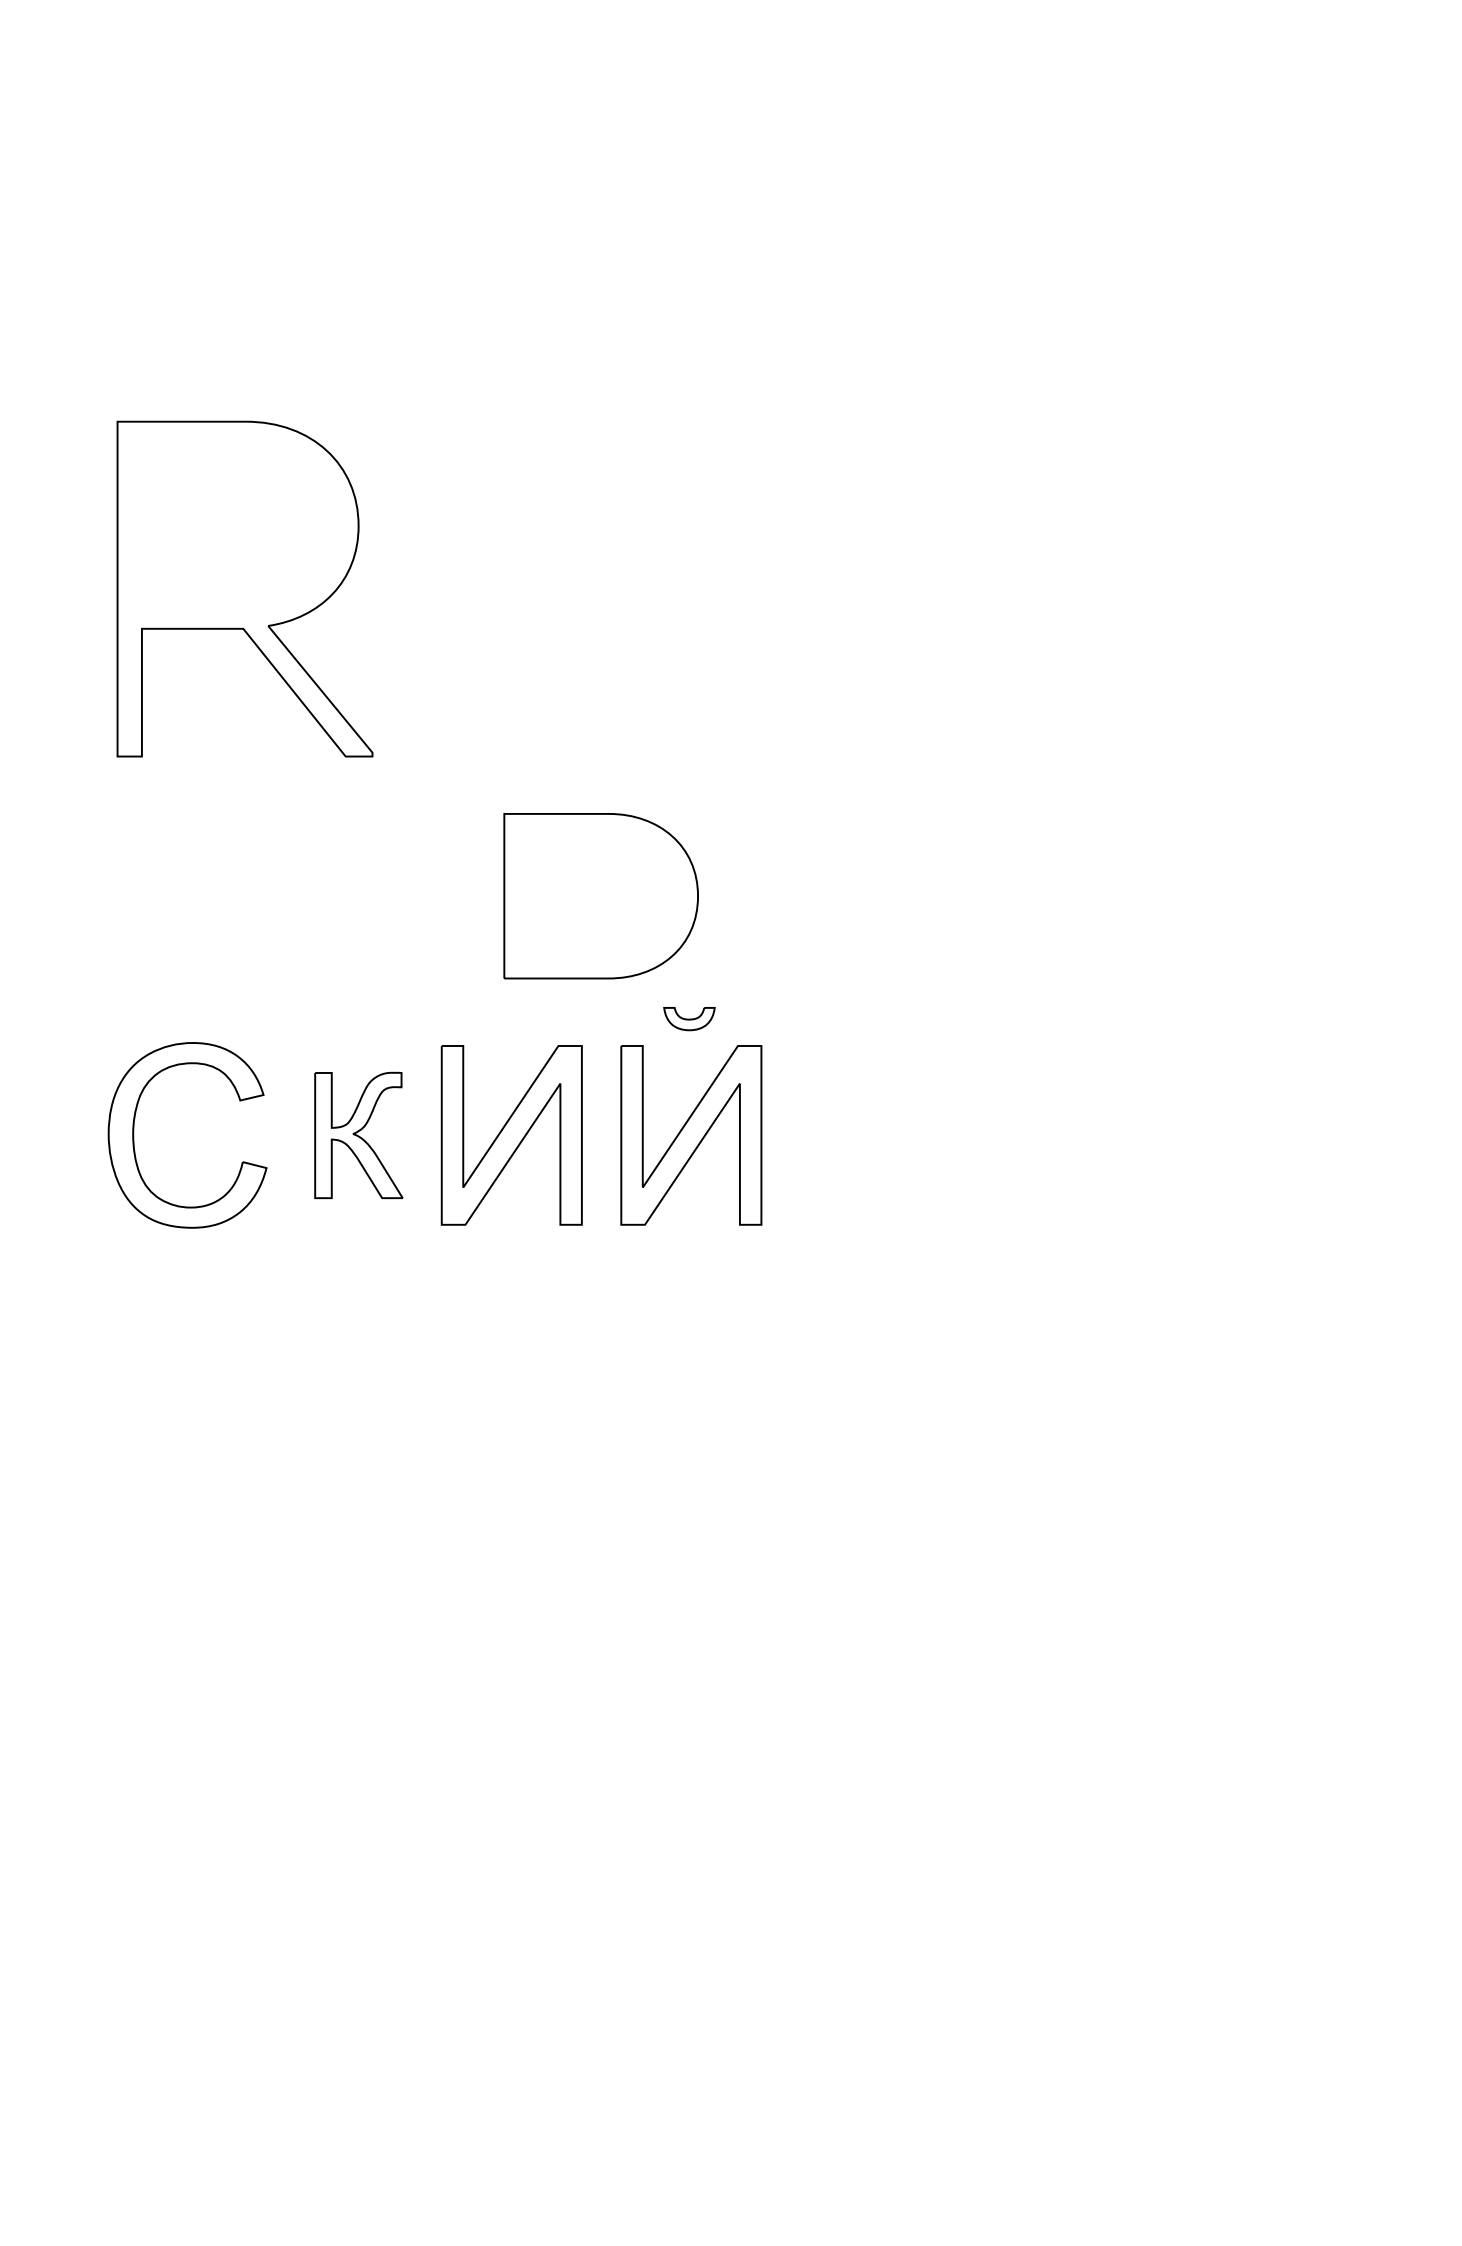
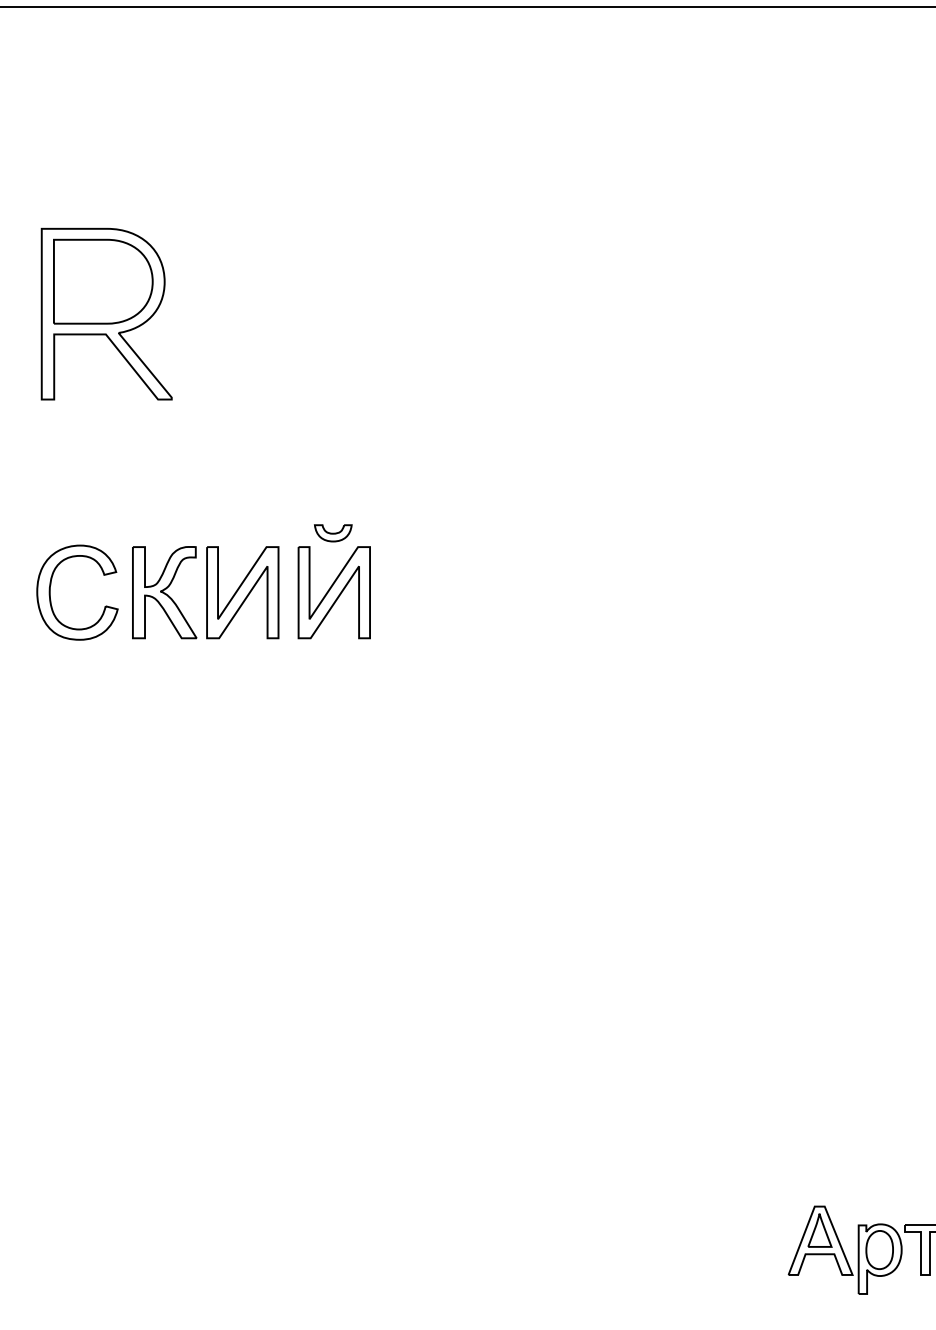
part: (601, 895) -> (103, 281), moved
part: (689, 1019) -> (333, 533), size x1.43
part: (358, 1135) -> (164, 592), size x1.43

